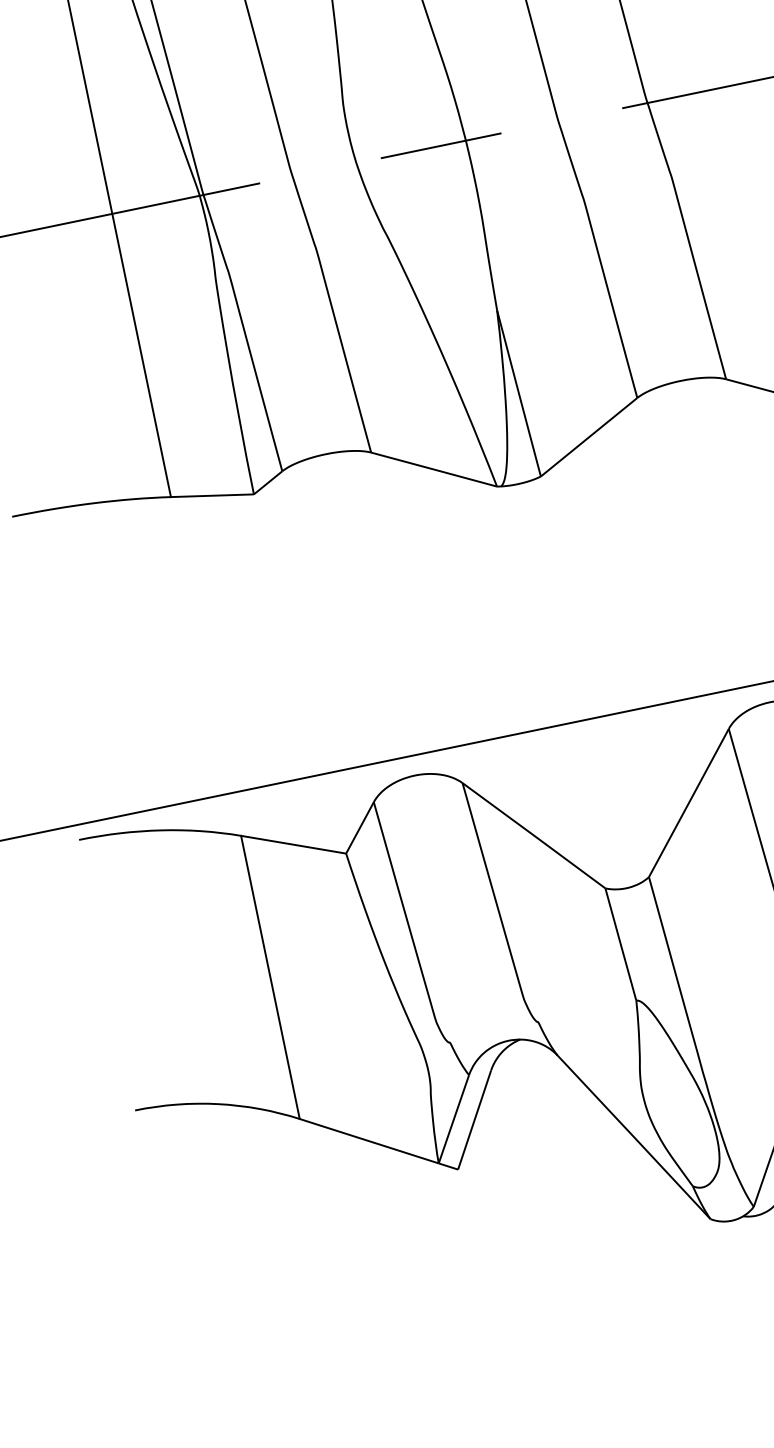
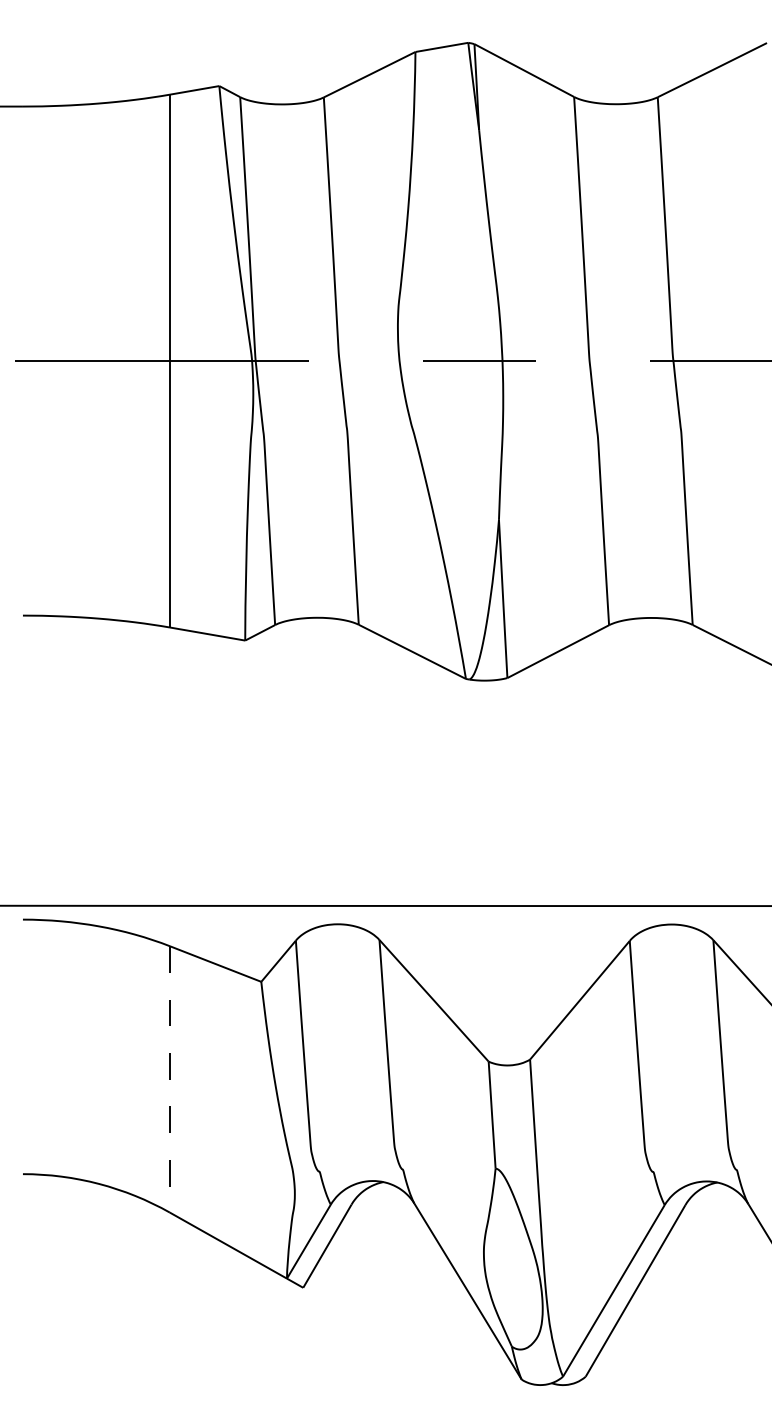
line: (270, 977) -> (169, 1079), solid -> dashed

